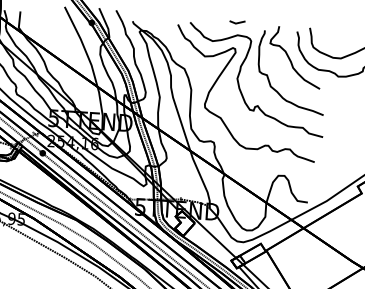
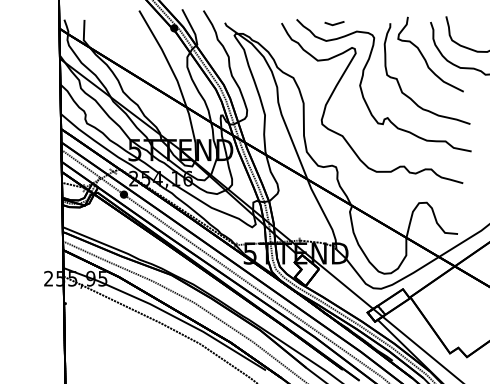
line: (237, 22) -> (334, 23), moved

